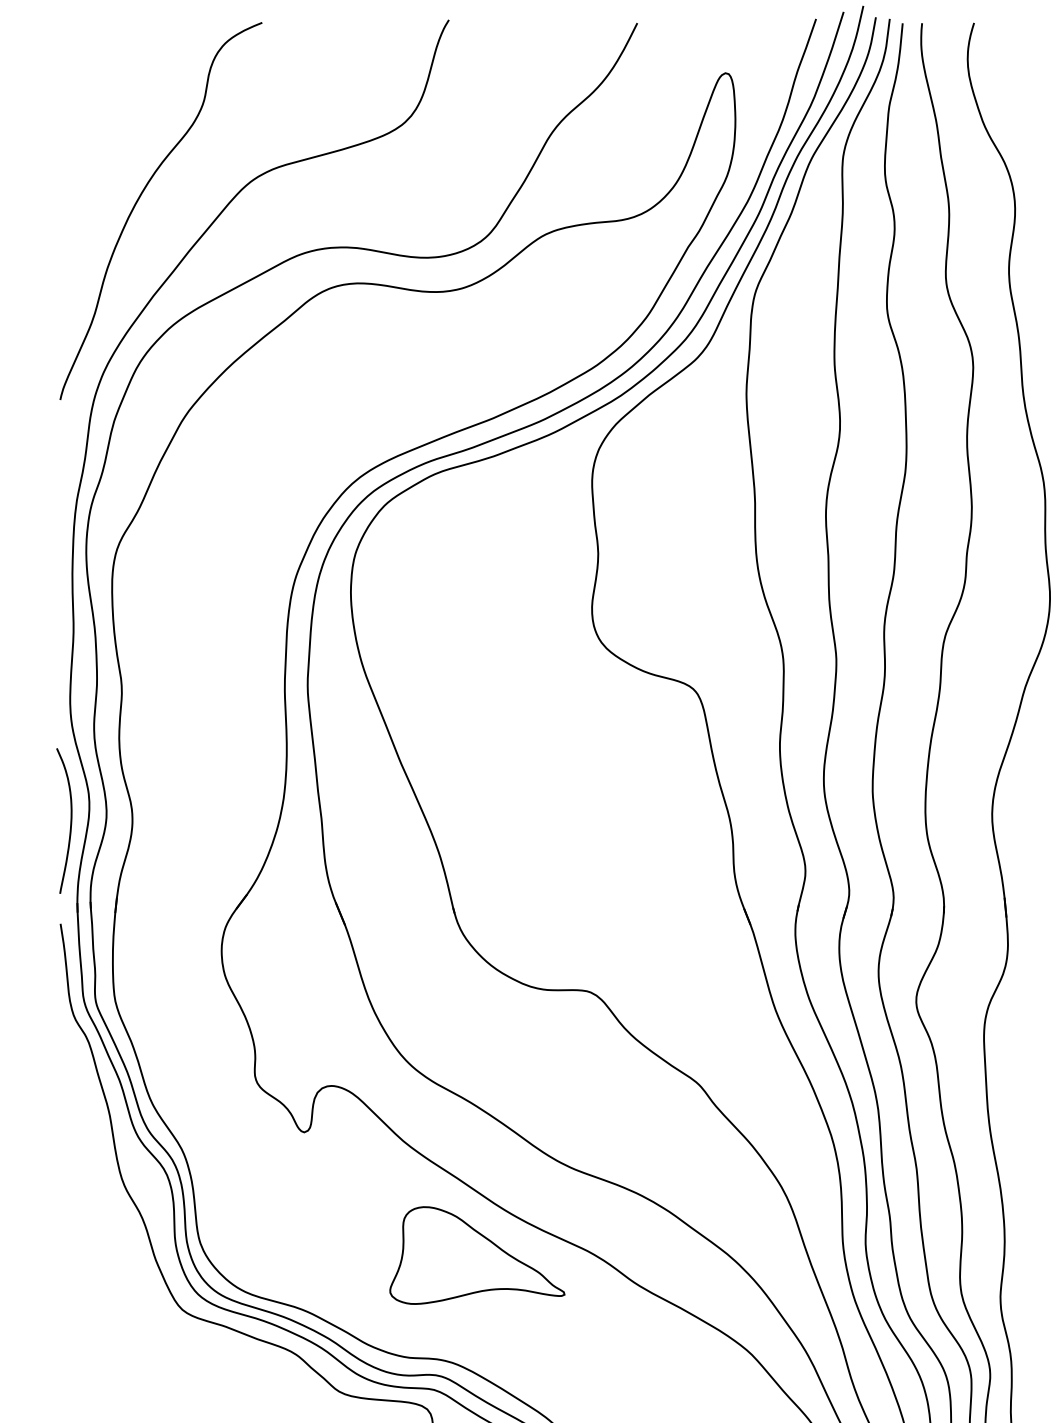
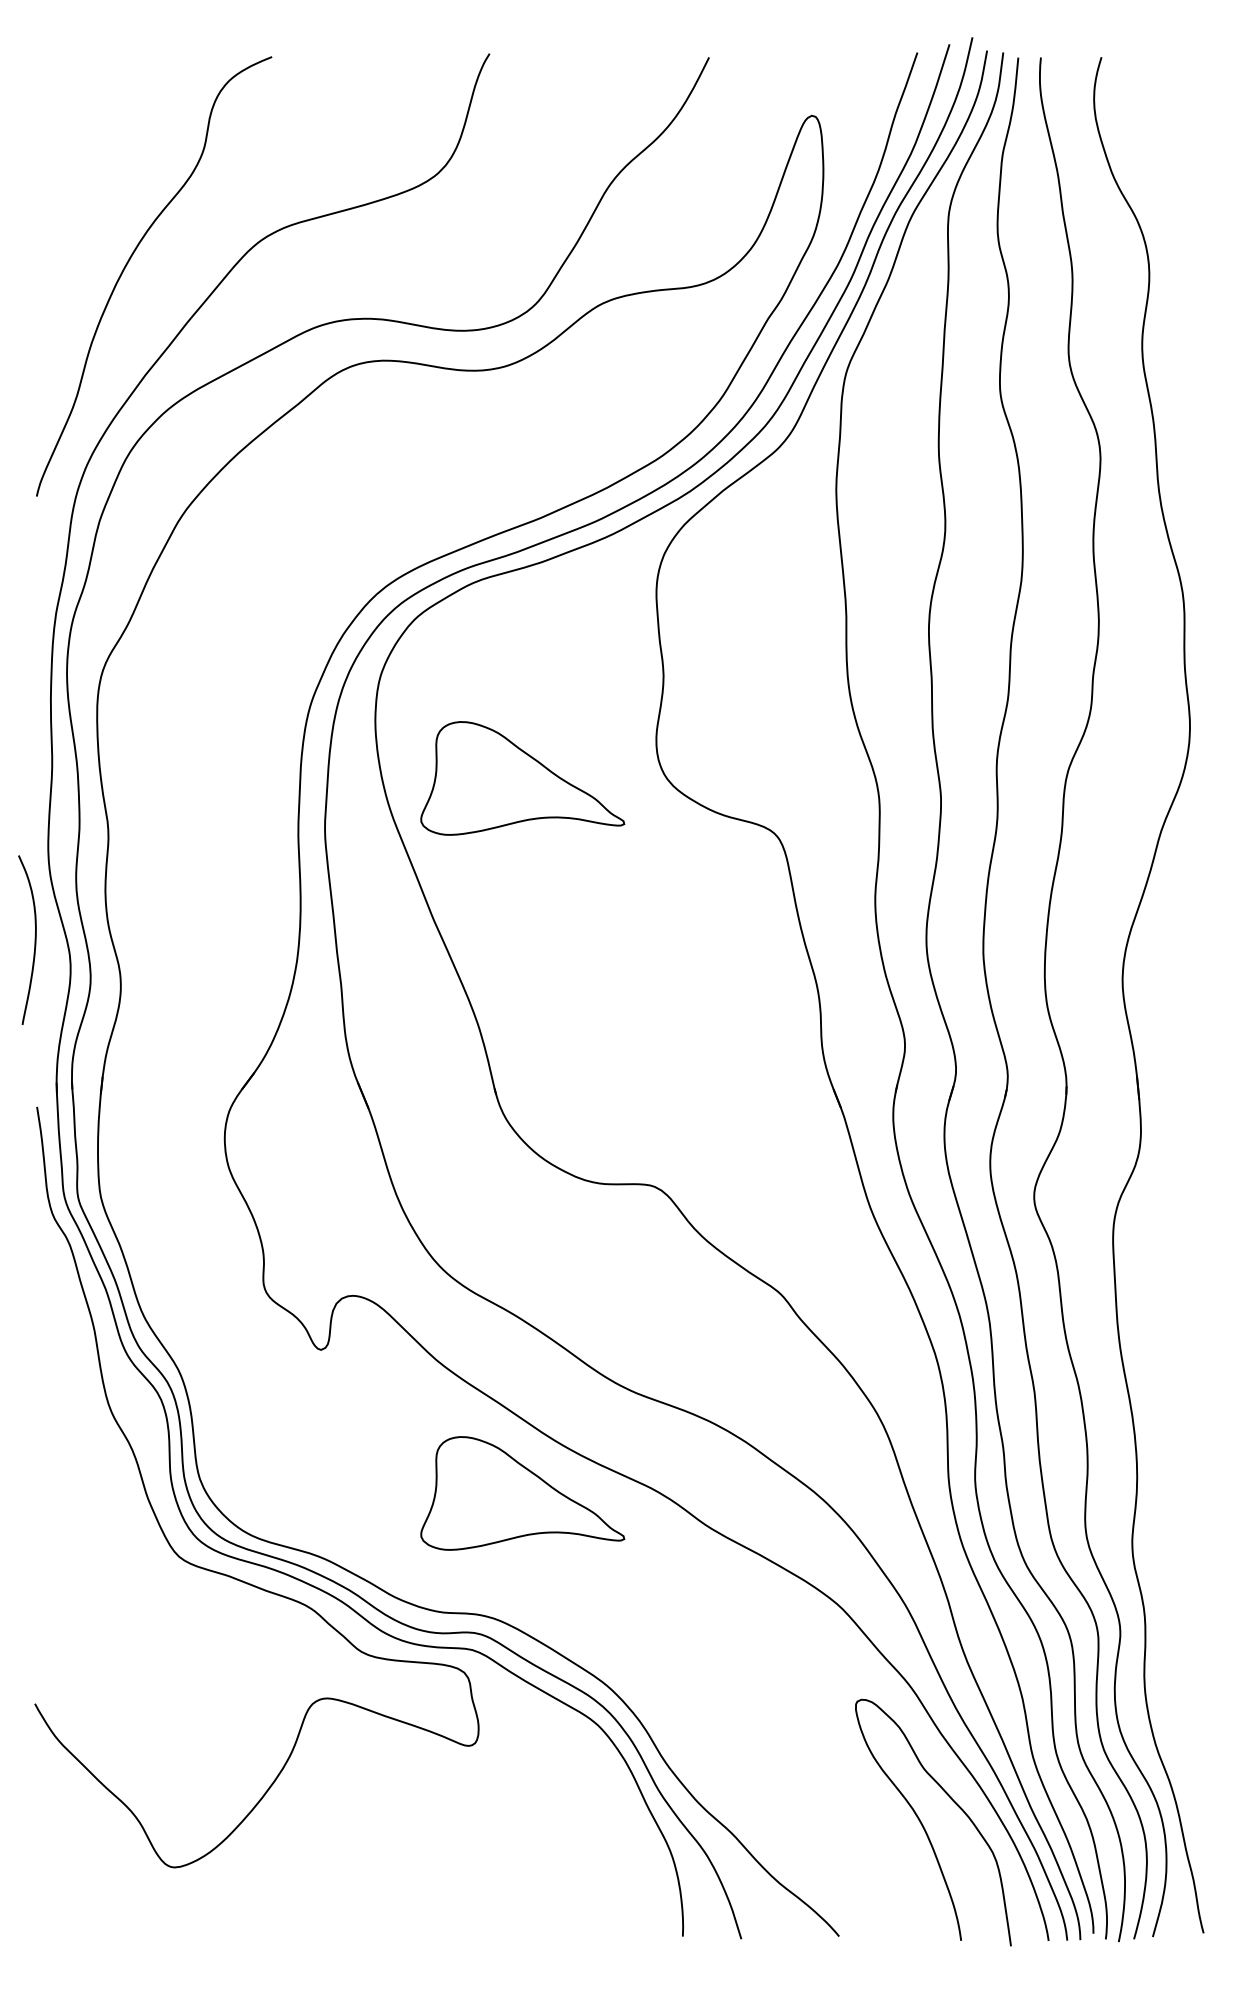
part: (477, 641) -> (522, 778), added
curve: (70, 820) -> (34, 939), moved

